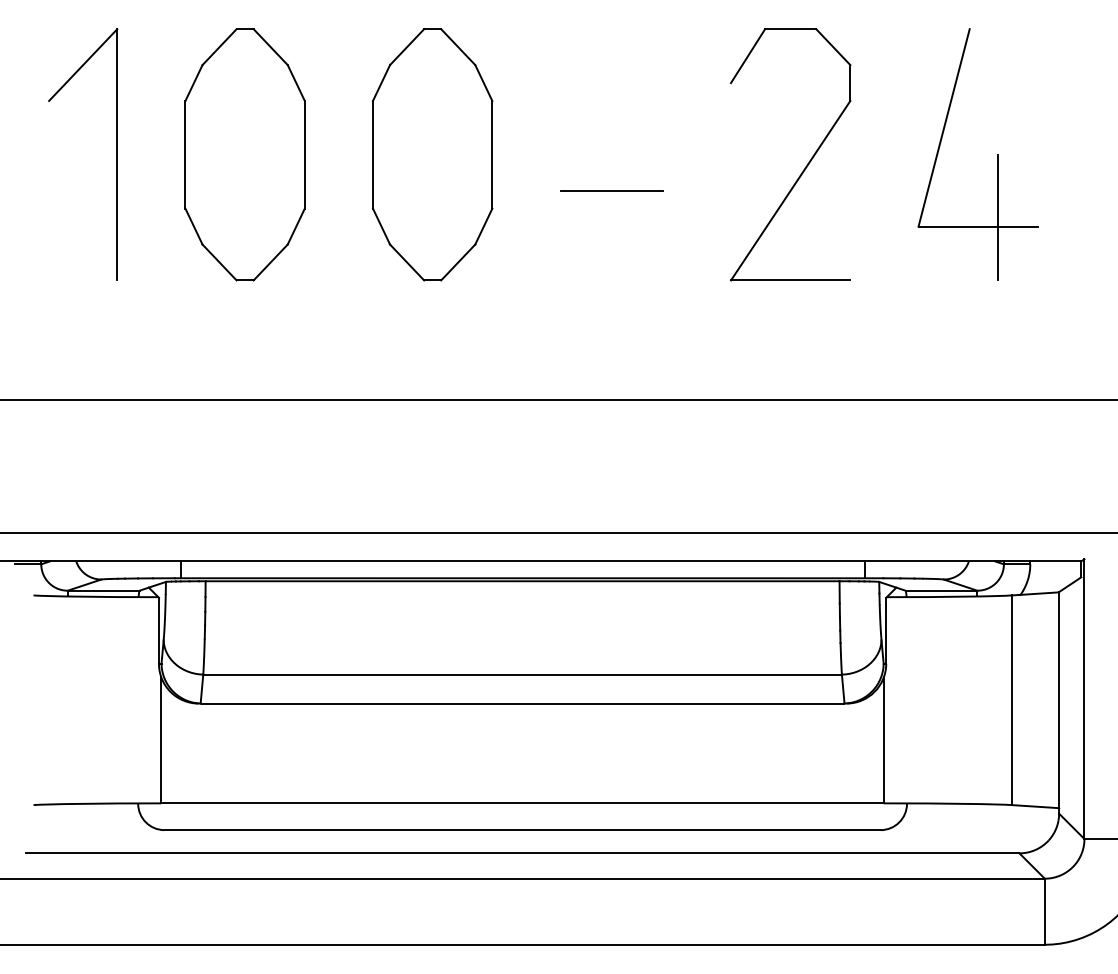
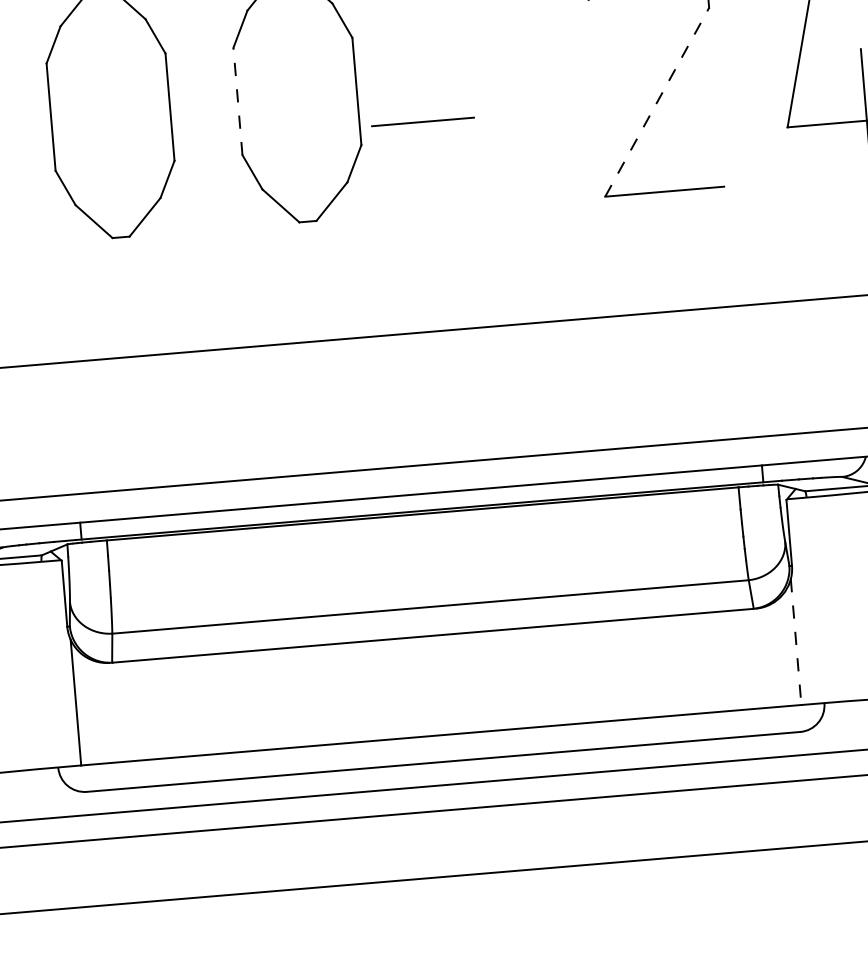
line: (373, 154) -> (238, 101), solid -> dashed
line: (611, 190) -> (422, 121), moved
line: (790, 190) -> (656, 102), solid -> dashed
line: (883, 740) -> (795, 642), solid -> dashed

